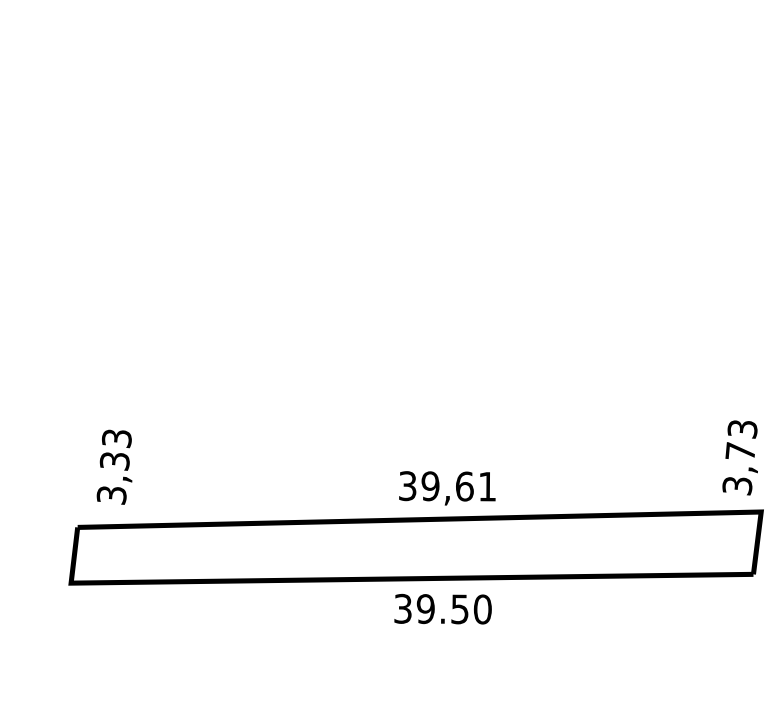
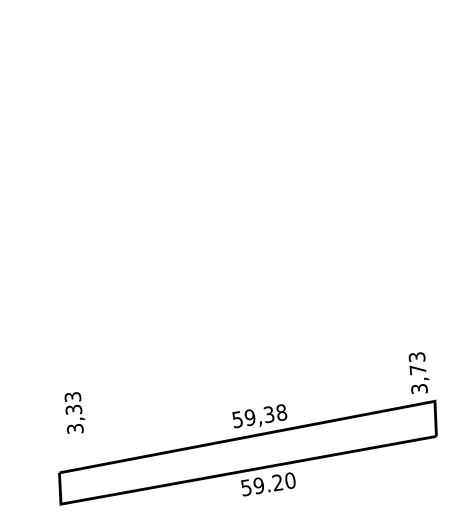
text: (115, 465) -> (74, 412), moved
text: (447, 485) -> (259, 415), 39,61 -> 59,38
text: (432, 607) -> (262, 484), 39.50 -> 59.20

